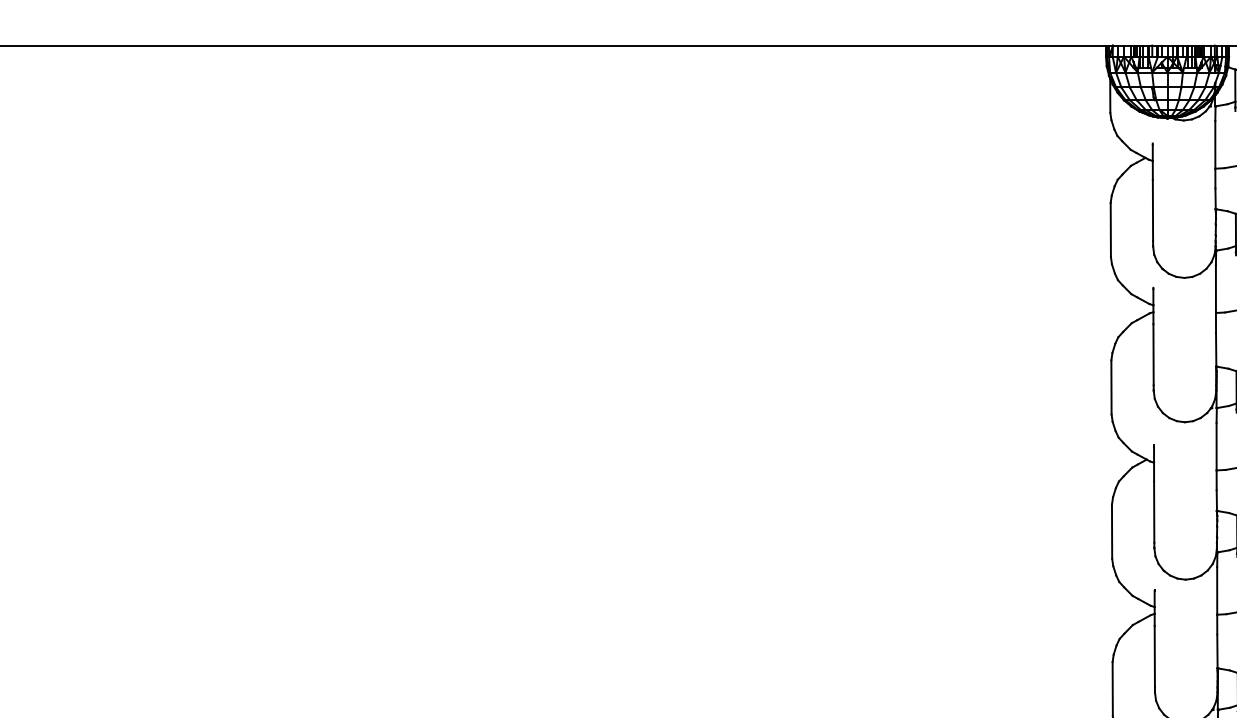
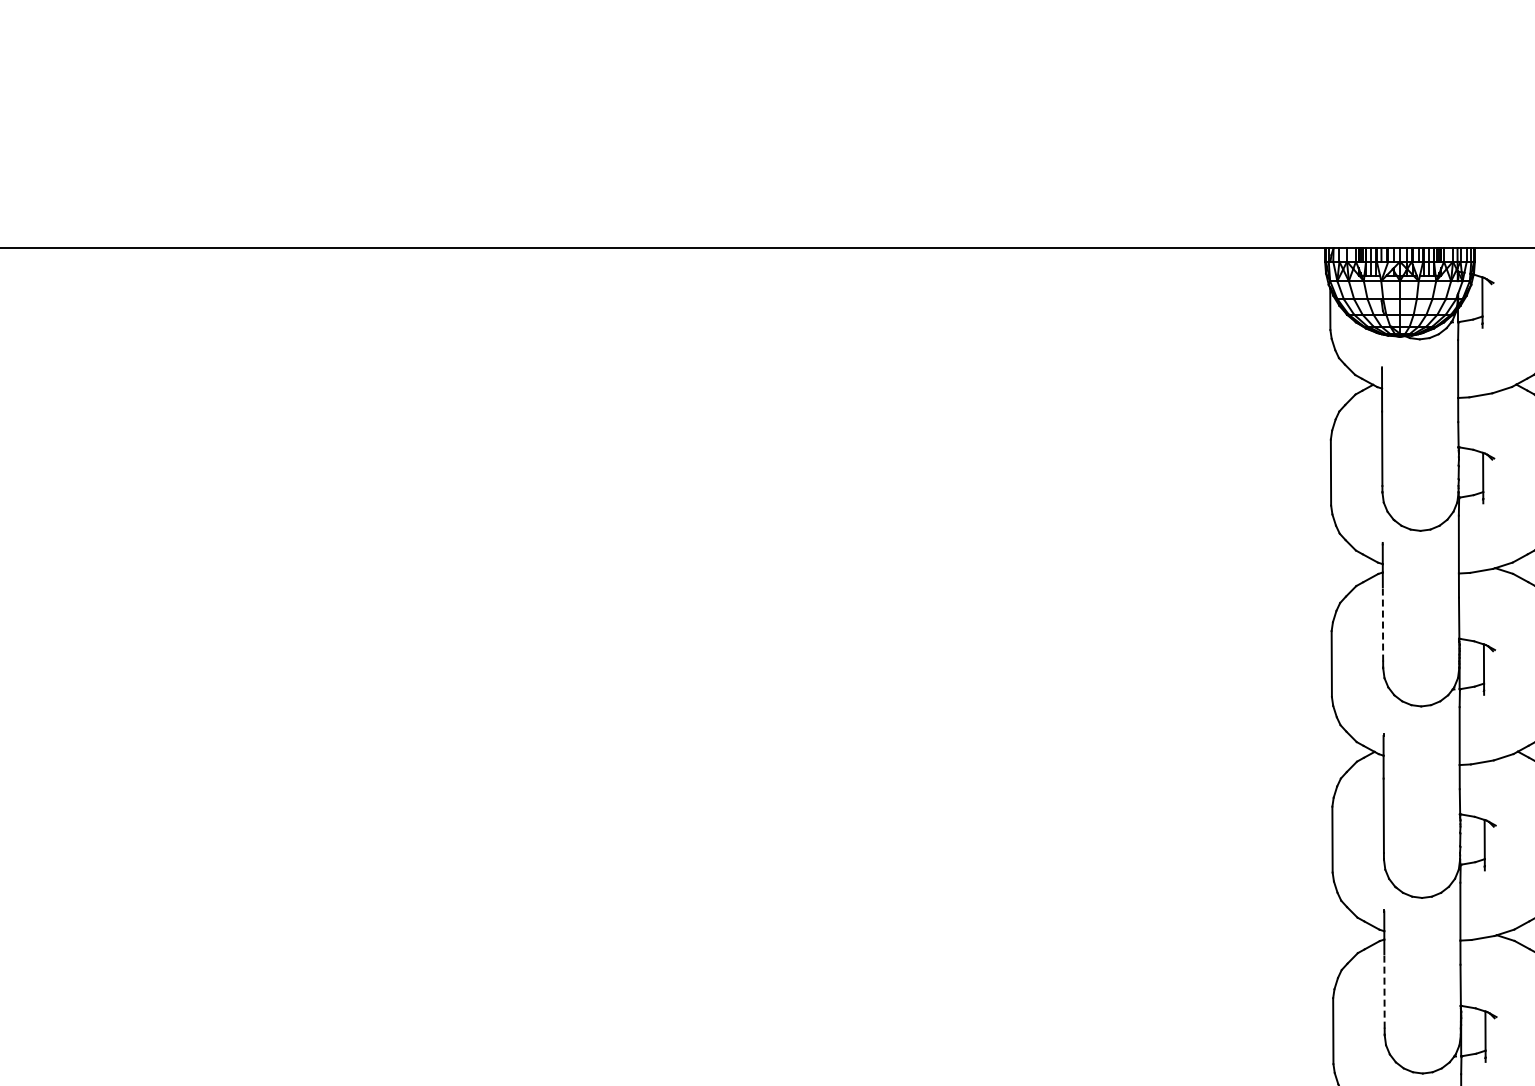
line: (1153, 354) -> (1382, 623), solid -> dashed
line: (1154, 655) -> (1384, 990), solid -> dashed

